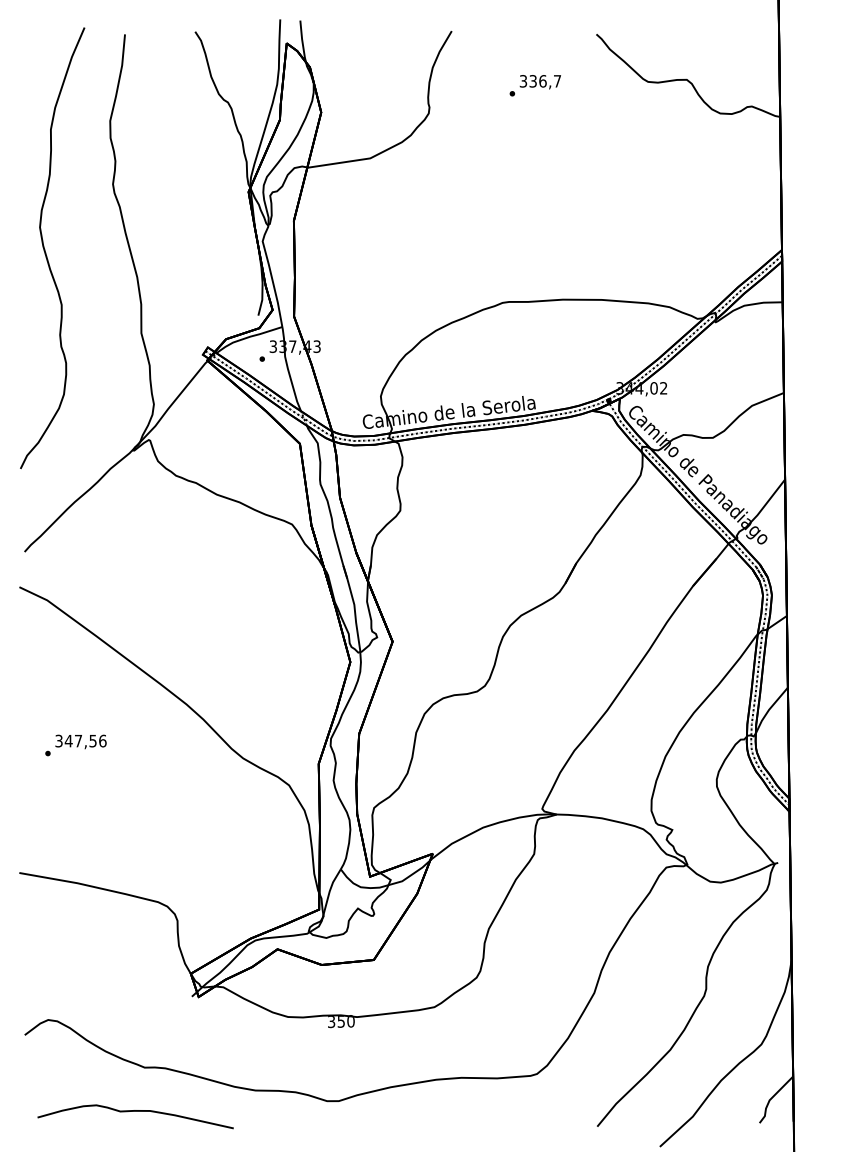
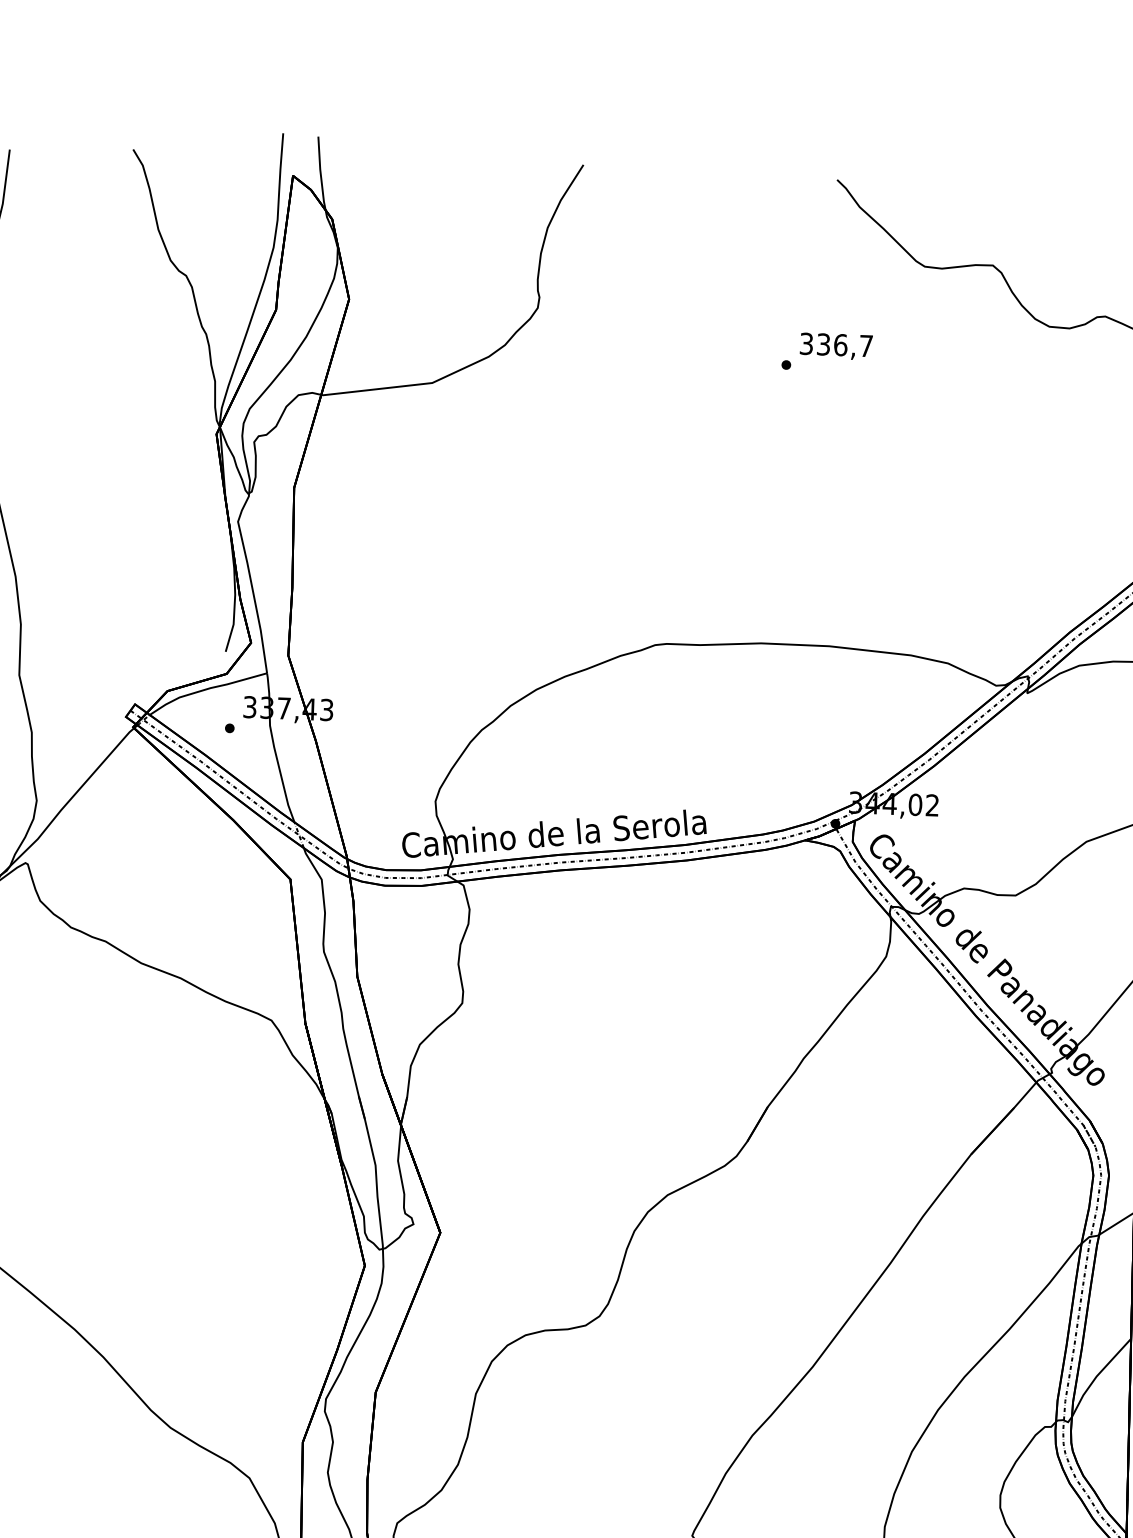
text: (534, 85) -> (825, 351), moved

